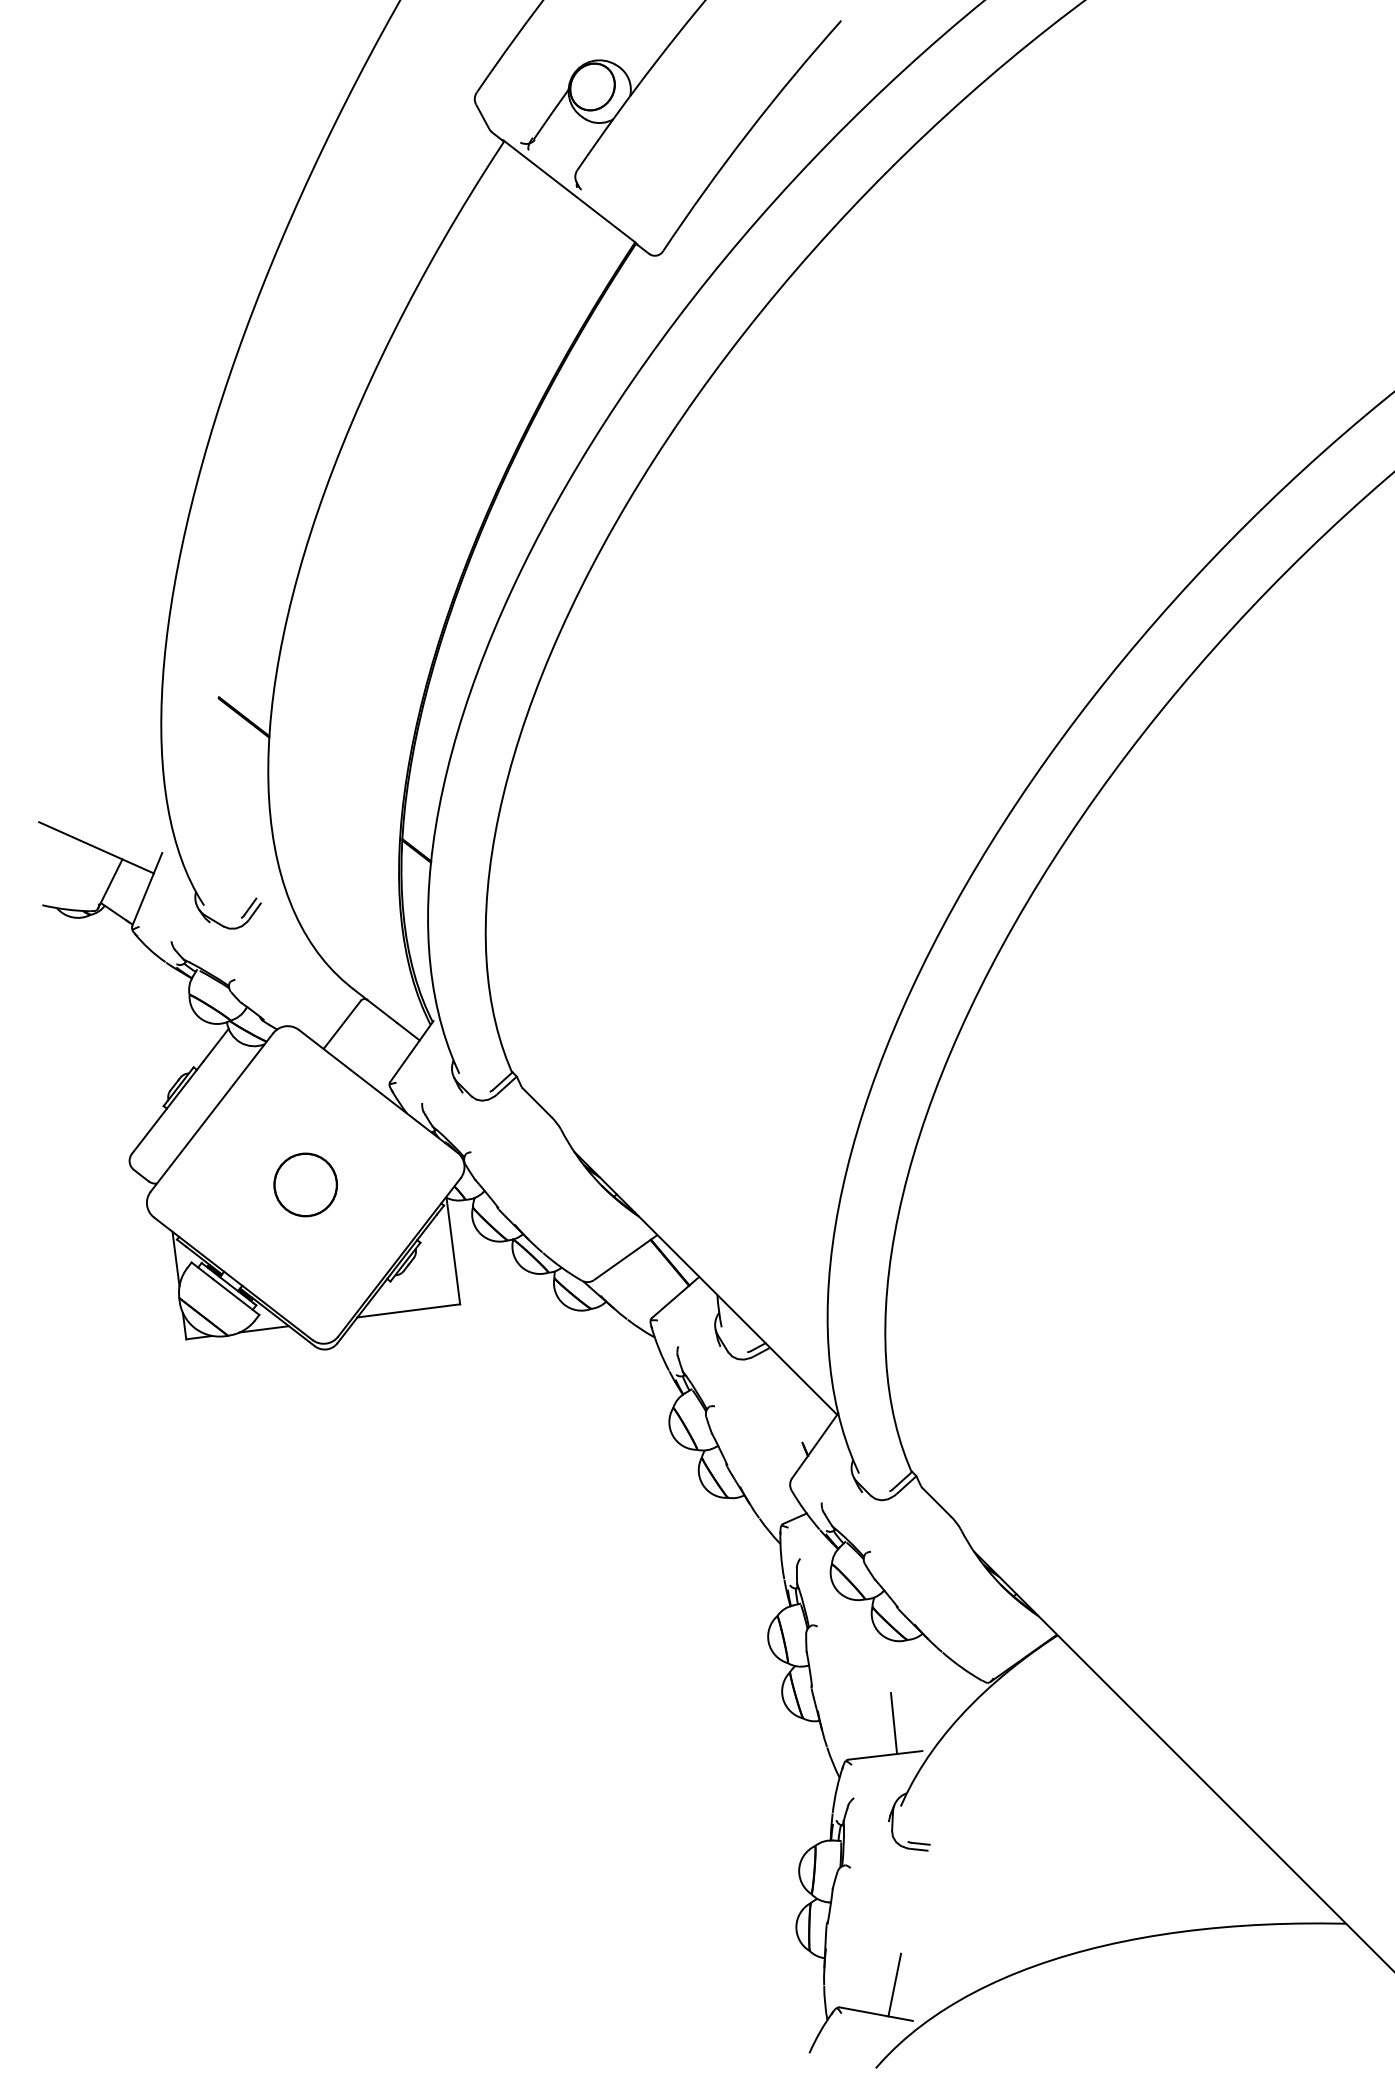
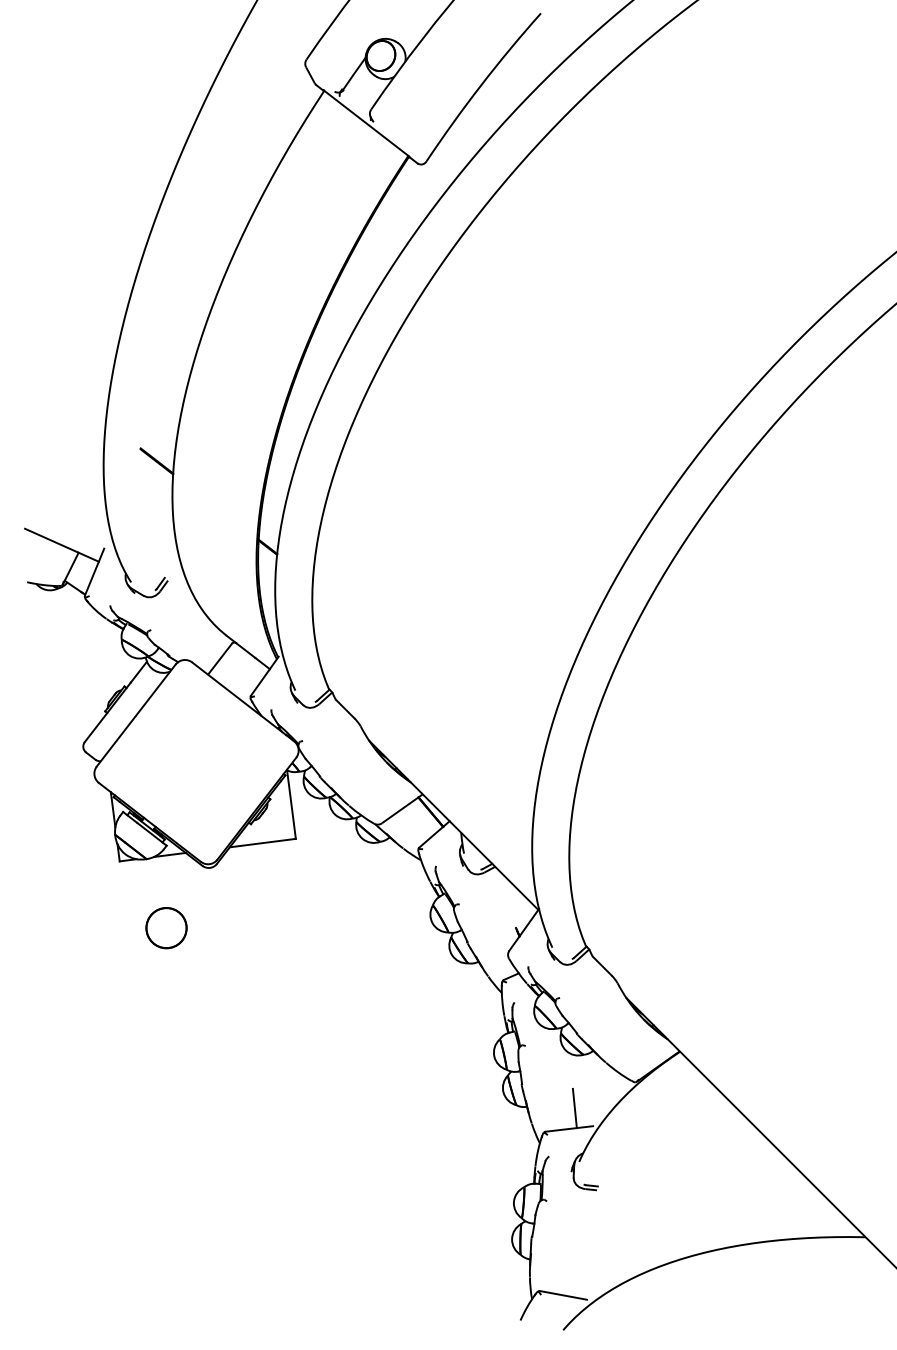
circle: (305, 1185) -> (166, 928), moved
line: (894, 1984) -> (575, 1276), removed

